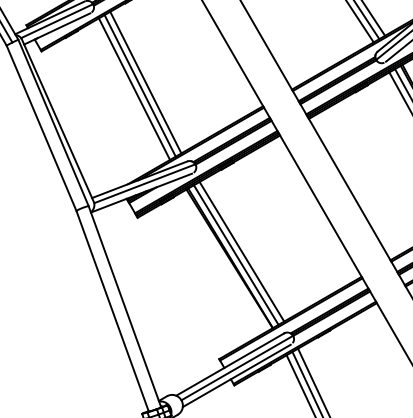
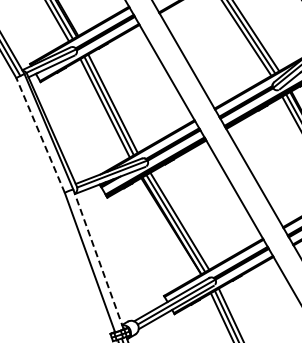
line: (41, 128) -> (40, 135), solid -> dashed
line: (124, 306) -> (98, 259), solid -> dashed

